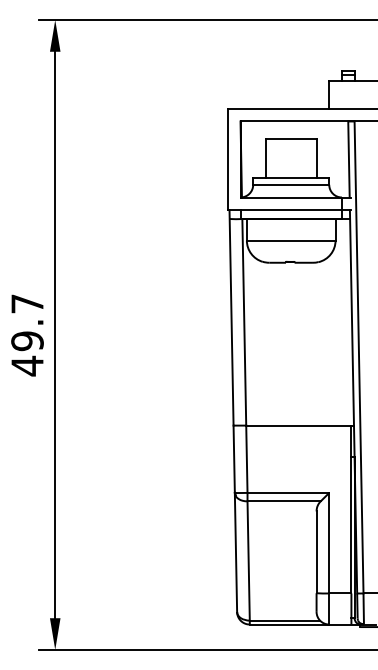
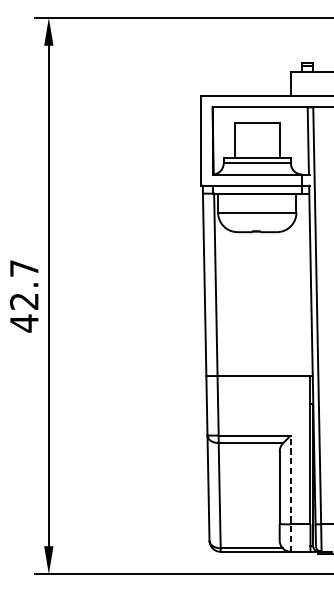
text: (27, 341) -> (24, 301), 49.7 -> 42.7
line: (329, 558) -> (291, 493), solid -> dashed

